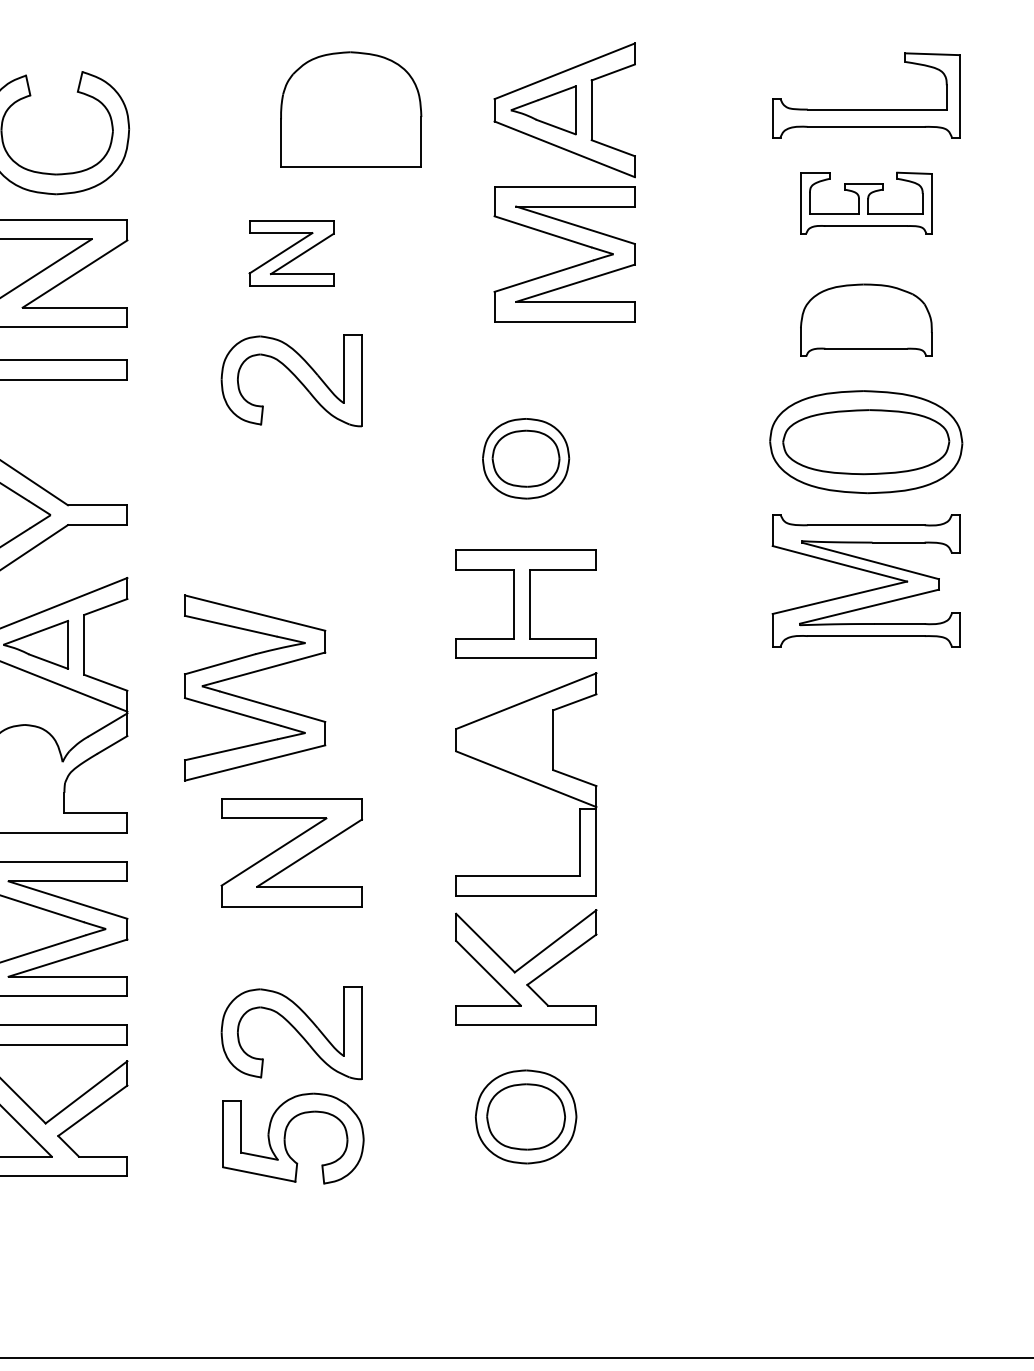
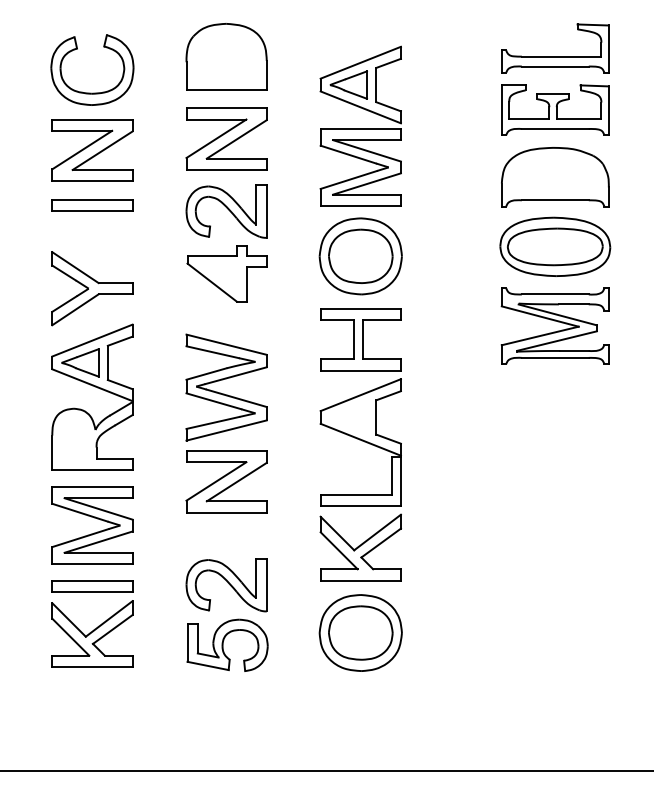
part: (350, 109) -> (226, 56), moved
part: (564, 180) -> (360, 125), moved
part: (866, 201) -> (555, 109), size x1.43
part: (291, 252) -> (226, 138), size x1.67
part: (866, 320) -> (555, 177), size x1.43
part: (525, 458) -> (360, 256), size x1.67
part: (291, 488) -> (226, 273), added
part: (251, 698) -> (224, 393), moved
part: (525, 1116) -> (360, 632), size x1.43

